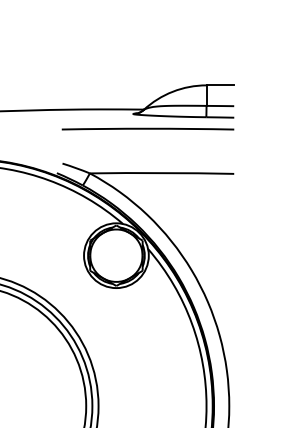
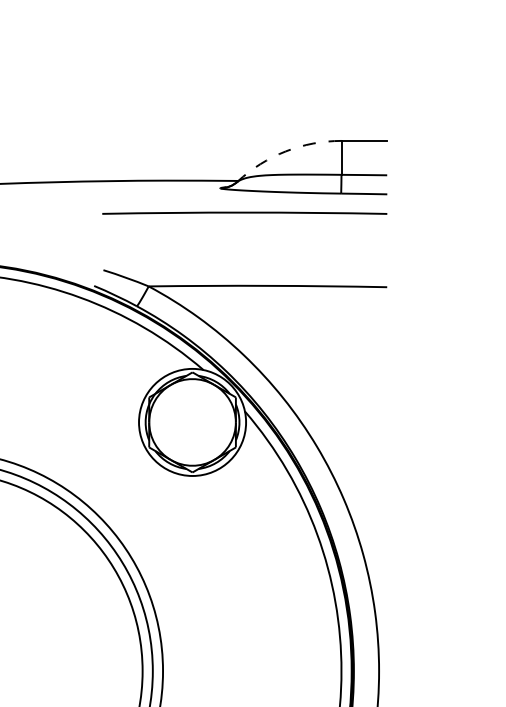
arc: (172, 91) -> (285, 151), solid -> dashed

